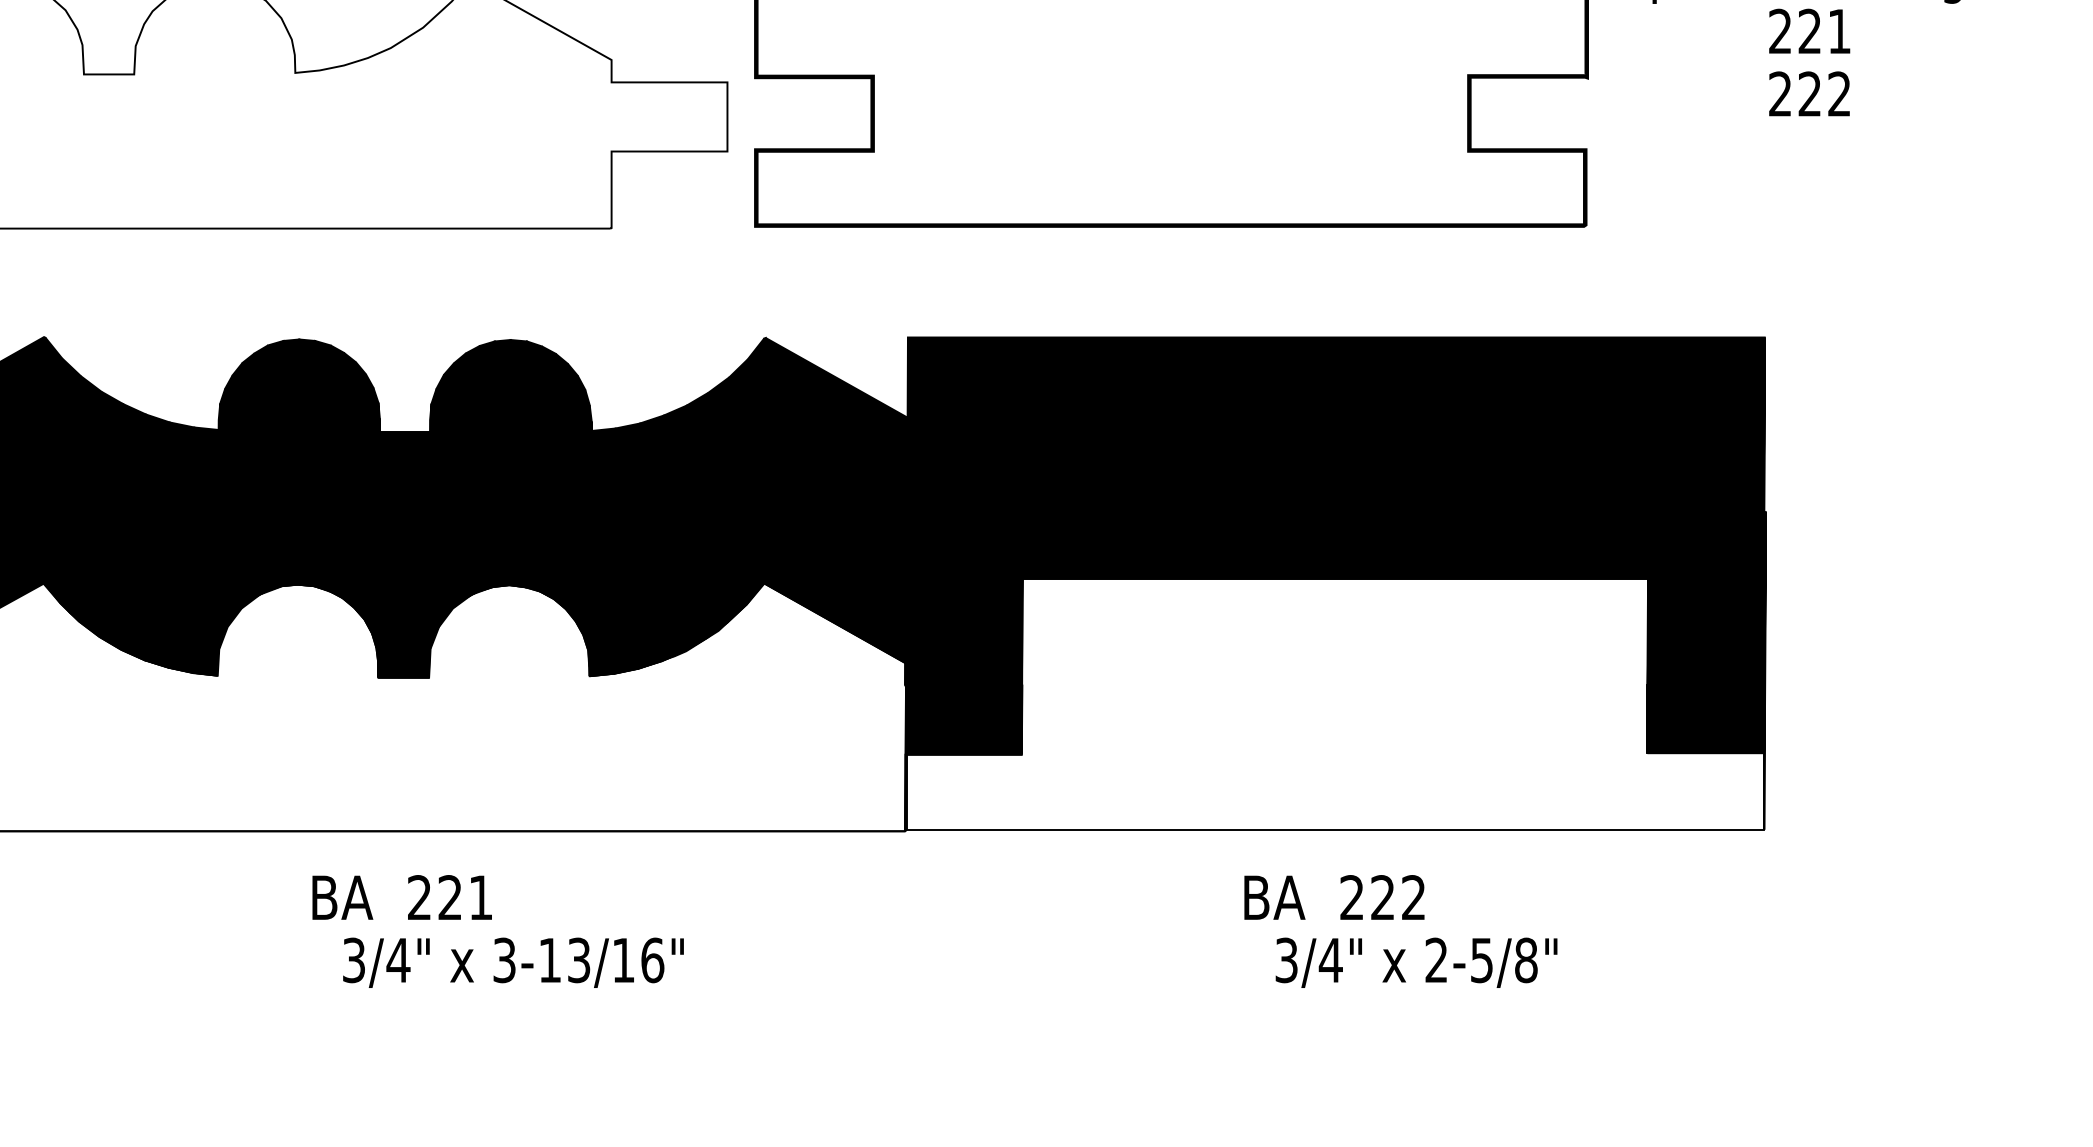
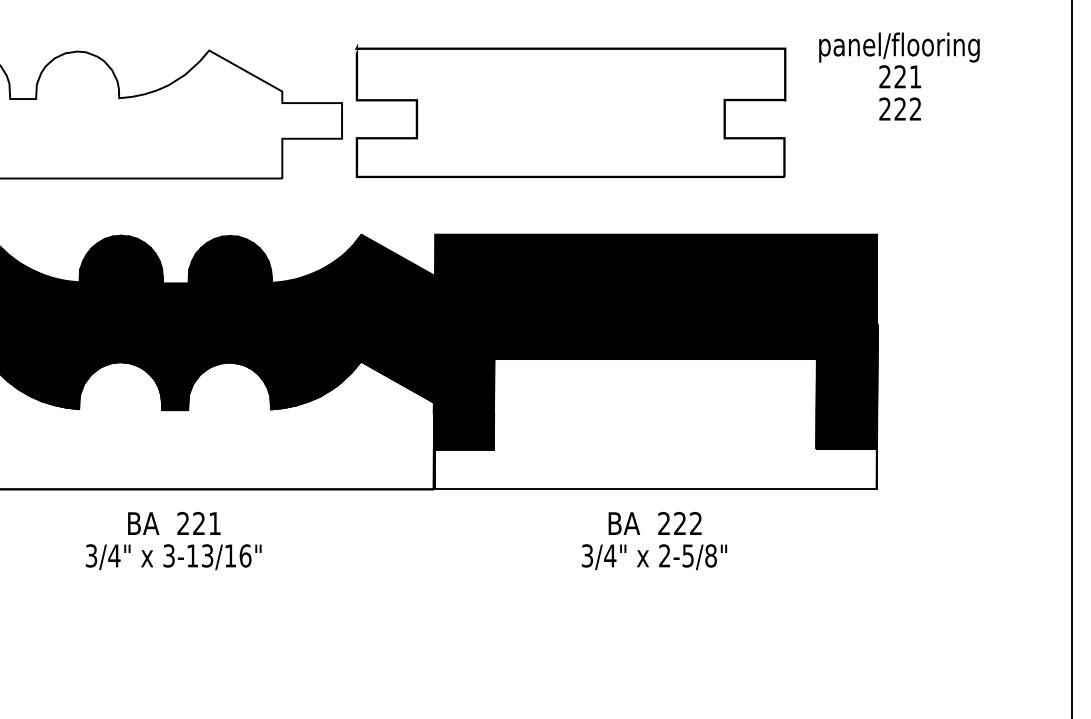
text: (513, 963) -> (173, 557), moved
text: (1416, 963) -> (654, 557), moved

